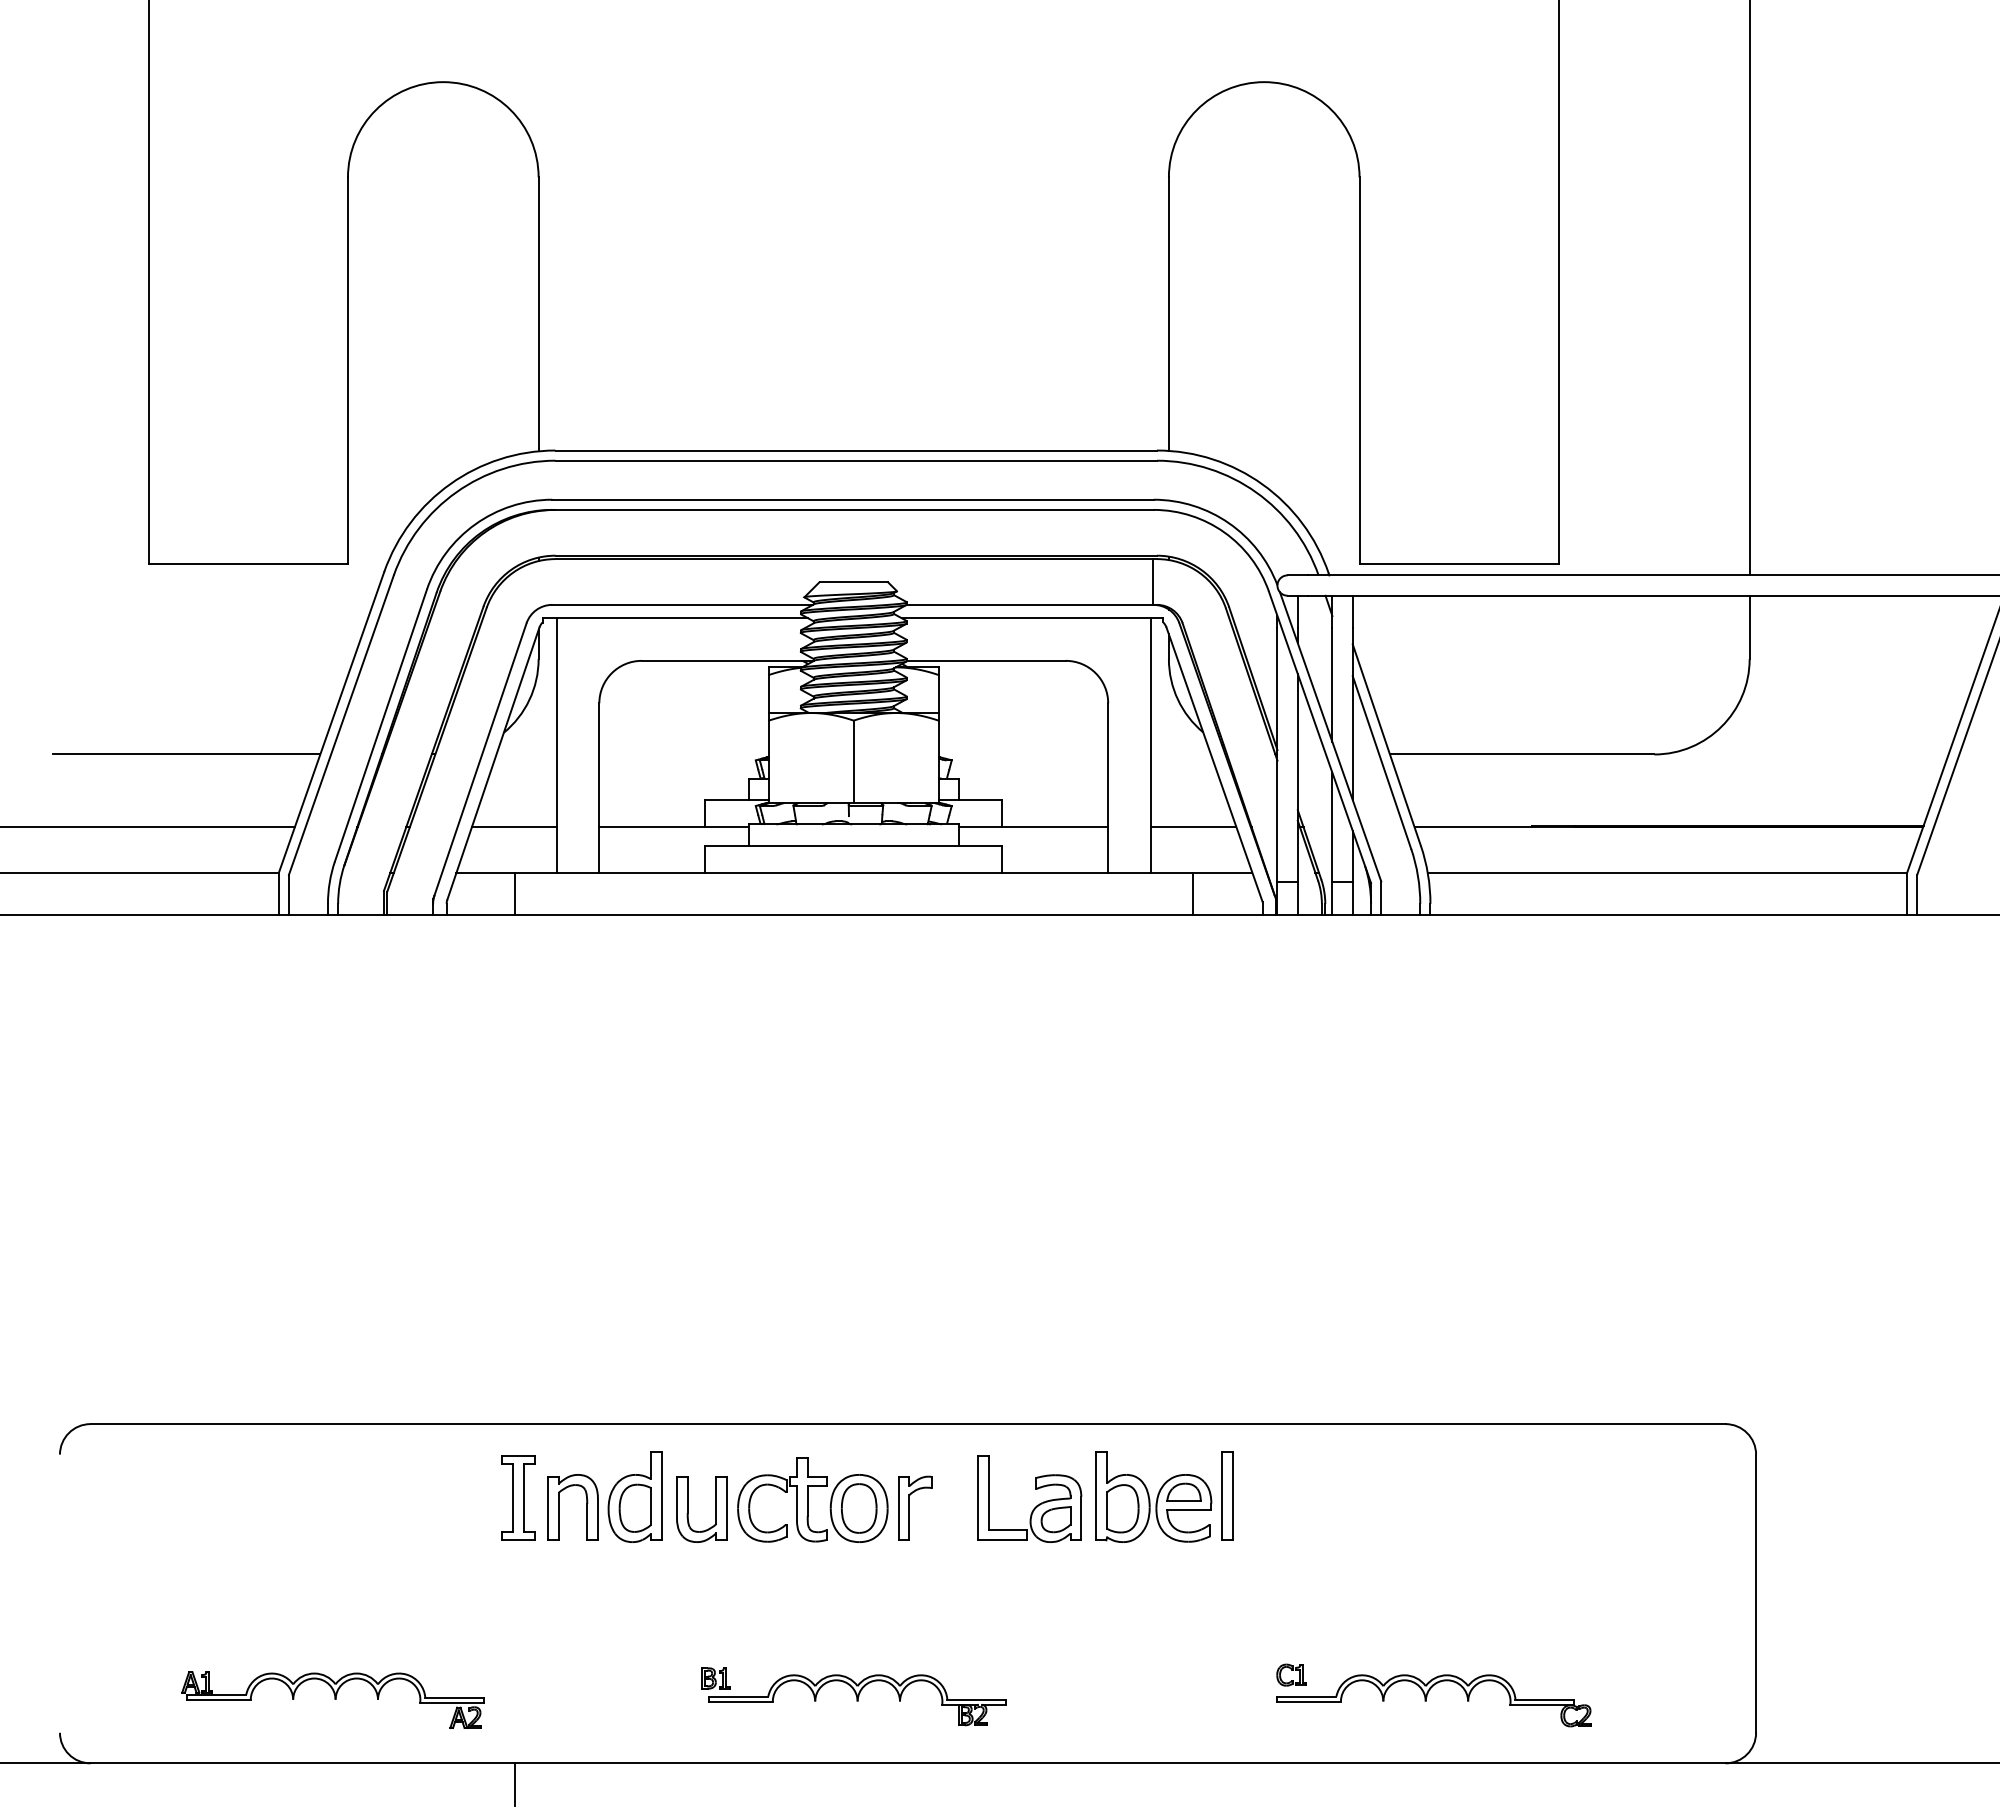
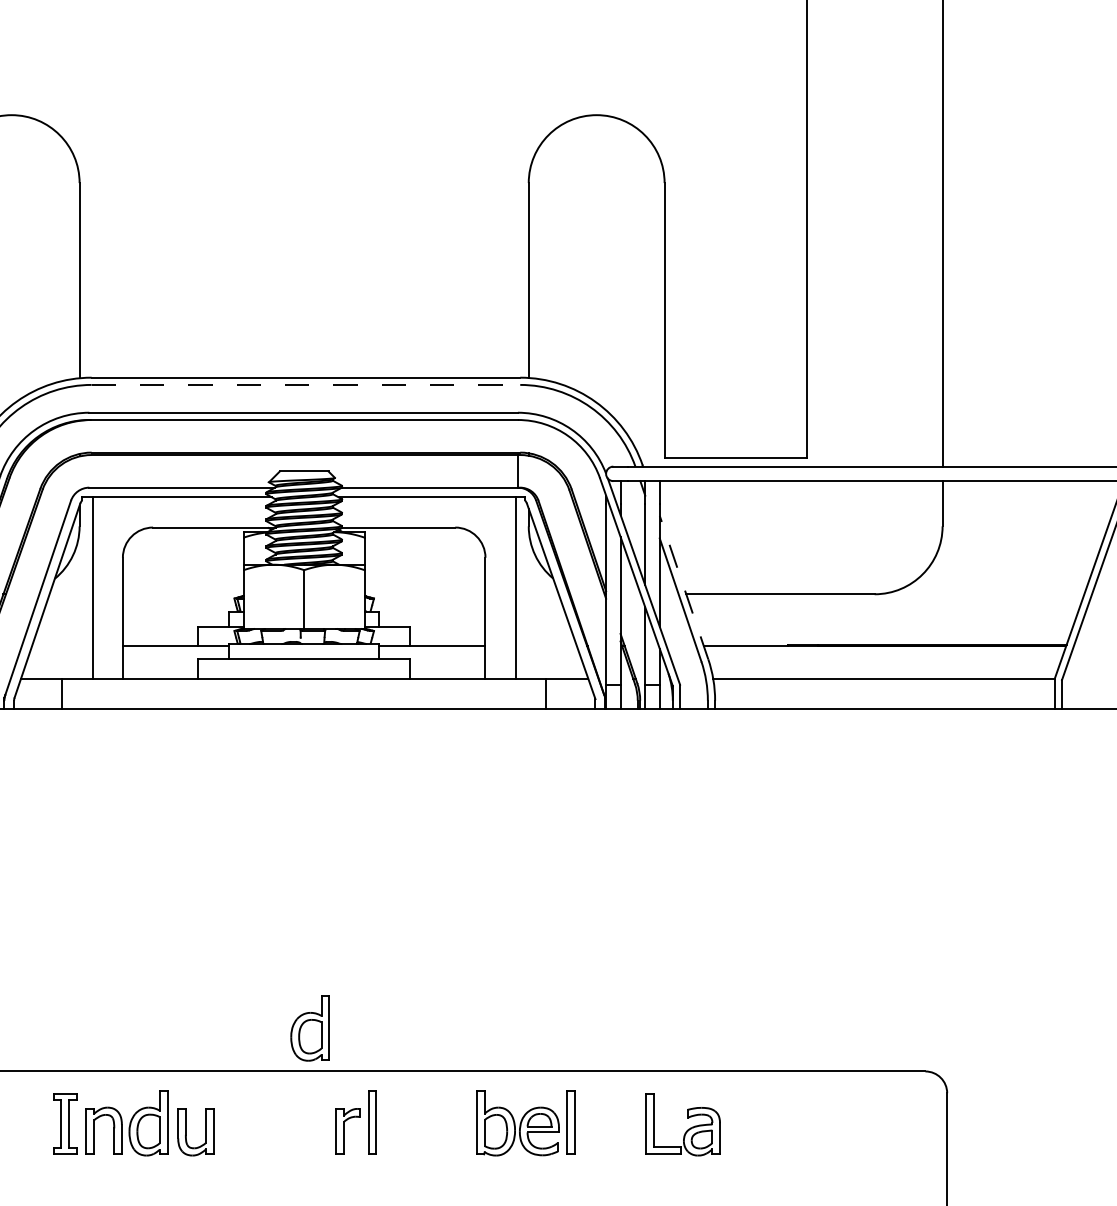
line: (856, 460) -> (306, 384), solid -> dashed
line: (1386, 744) -> (683, 587), solid -> dashed
line: (513, 827) -> (61, 646), removed
line: (1193, 827) -> (546, 646), removed
part: (861, 1363) -> (309, 1028), added
part: (949, 1495) -> (372, 1122), added
part: (812, 1499) -> (274, 1125), removed
part: (1036, 1505) -> (688, 1129), moved

